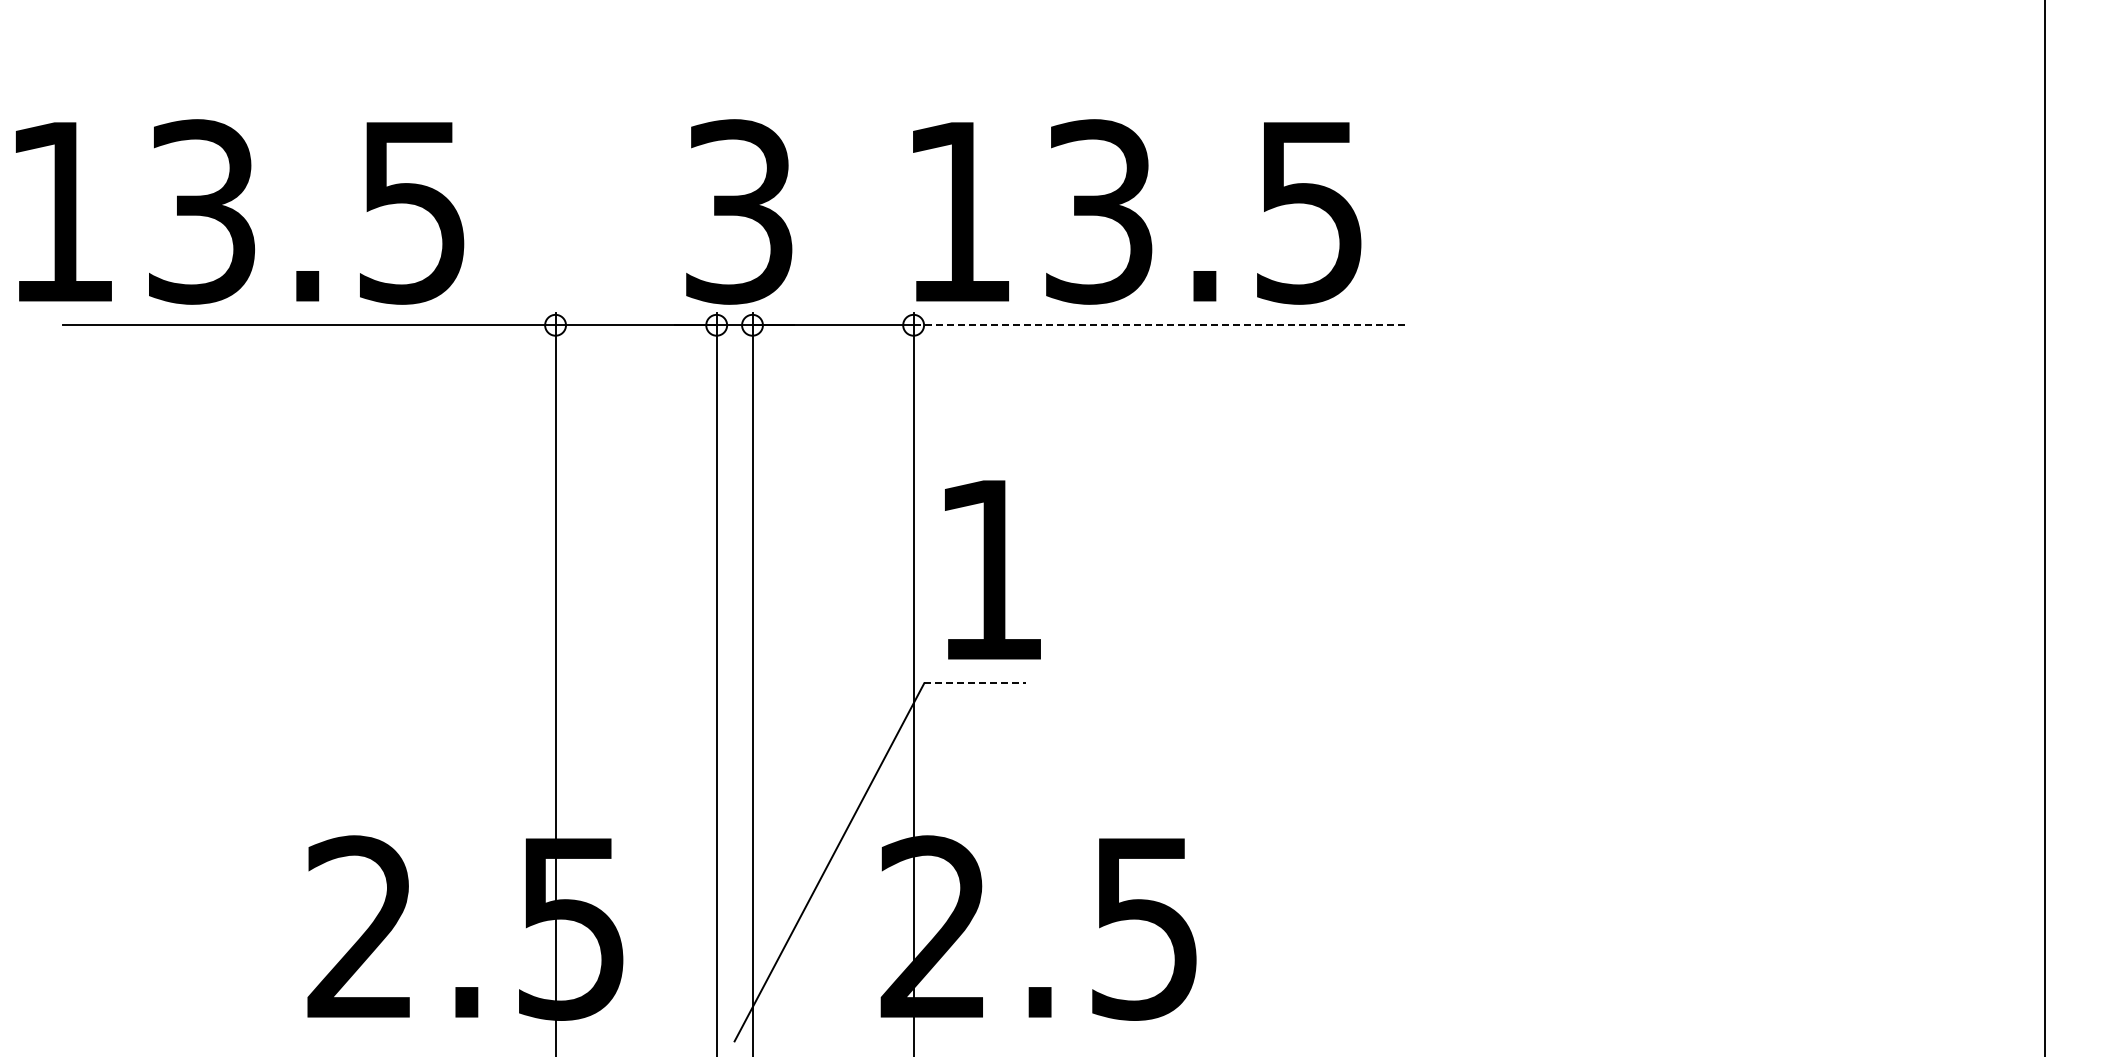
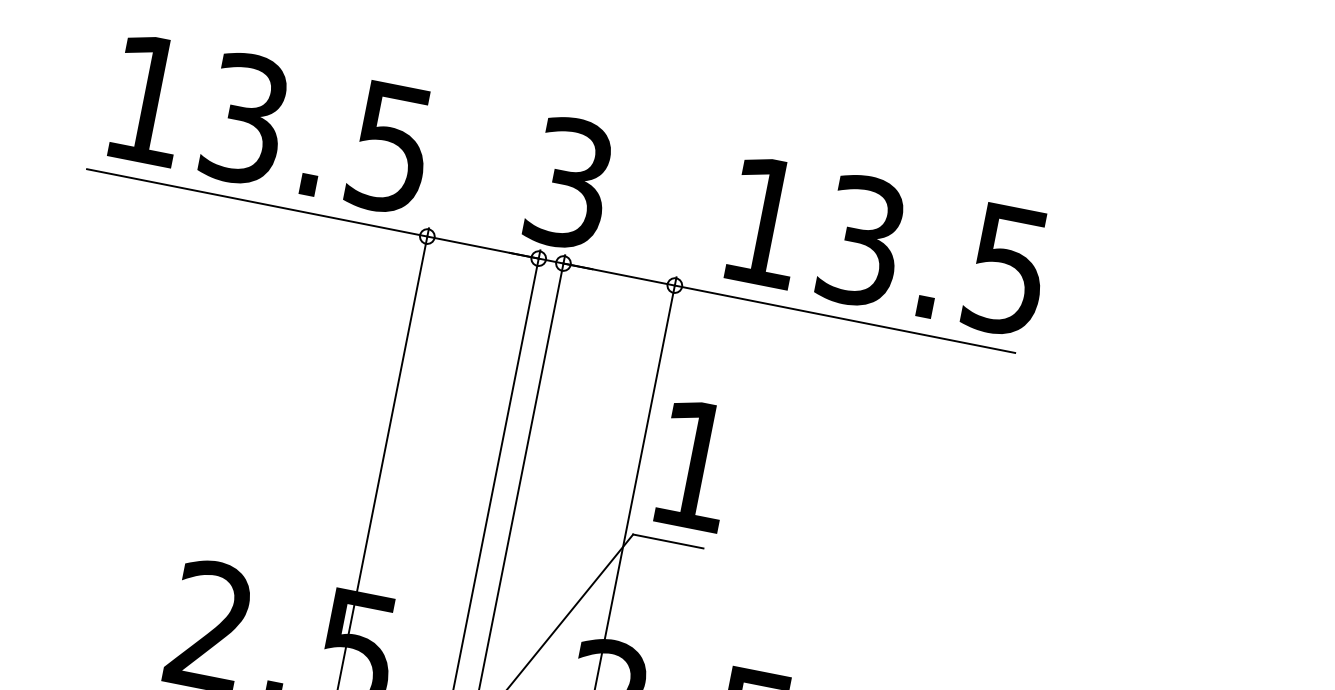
text: (240, 211) -> (272, 124), moved
text: (1137, 211) -> (888, 246), moved
line: (1160, 325) -> (845, 319), dashed -> solid
line: (975, 683) -> (668, 541), dashed -> solid

